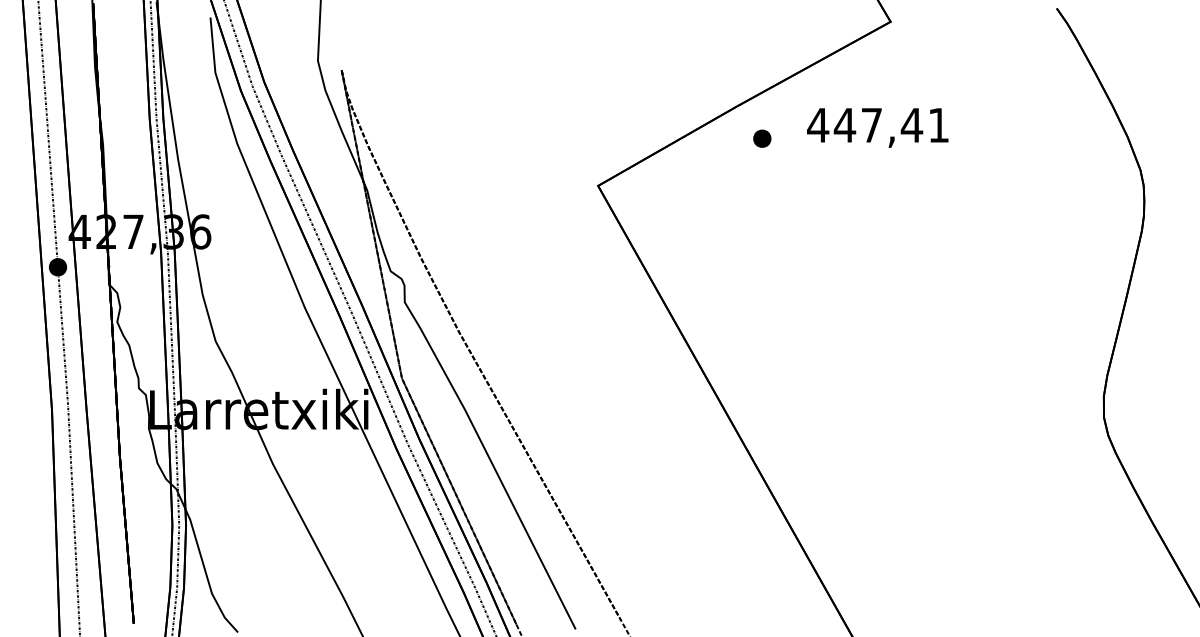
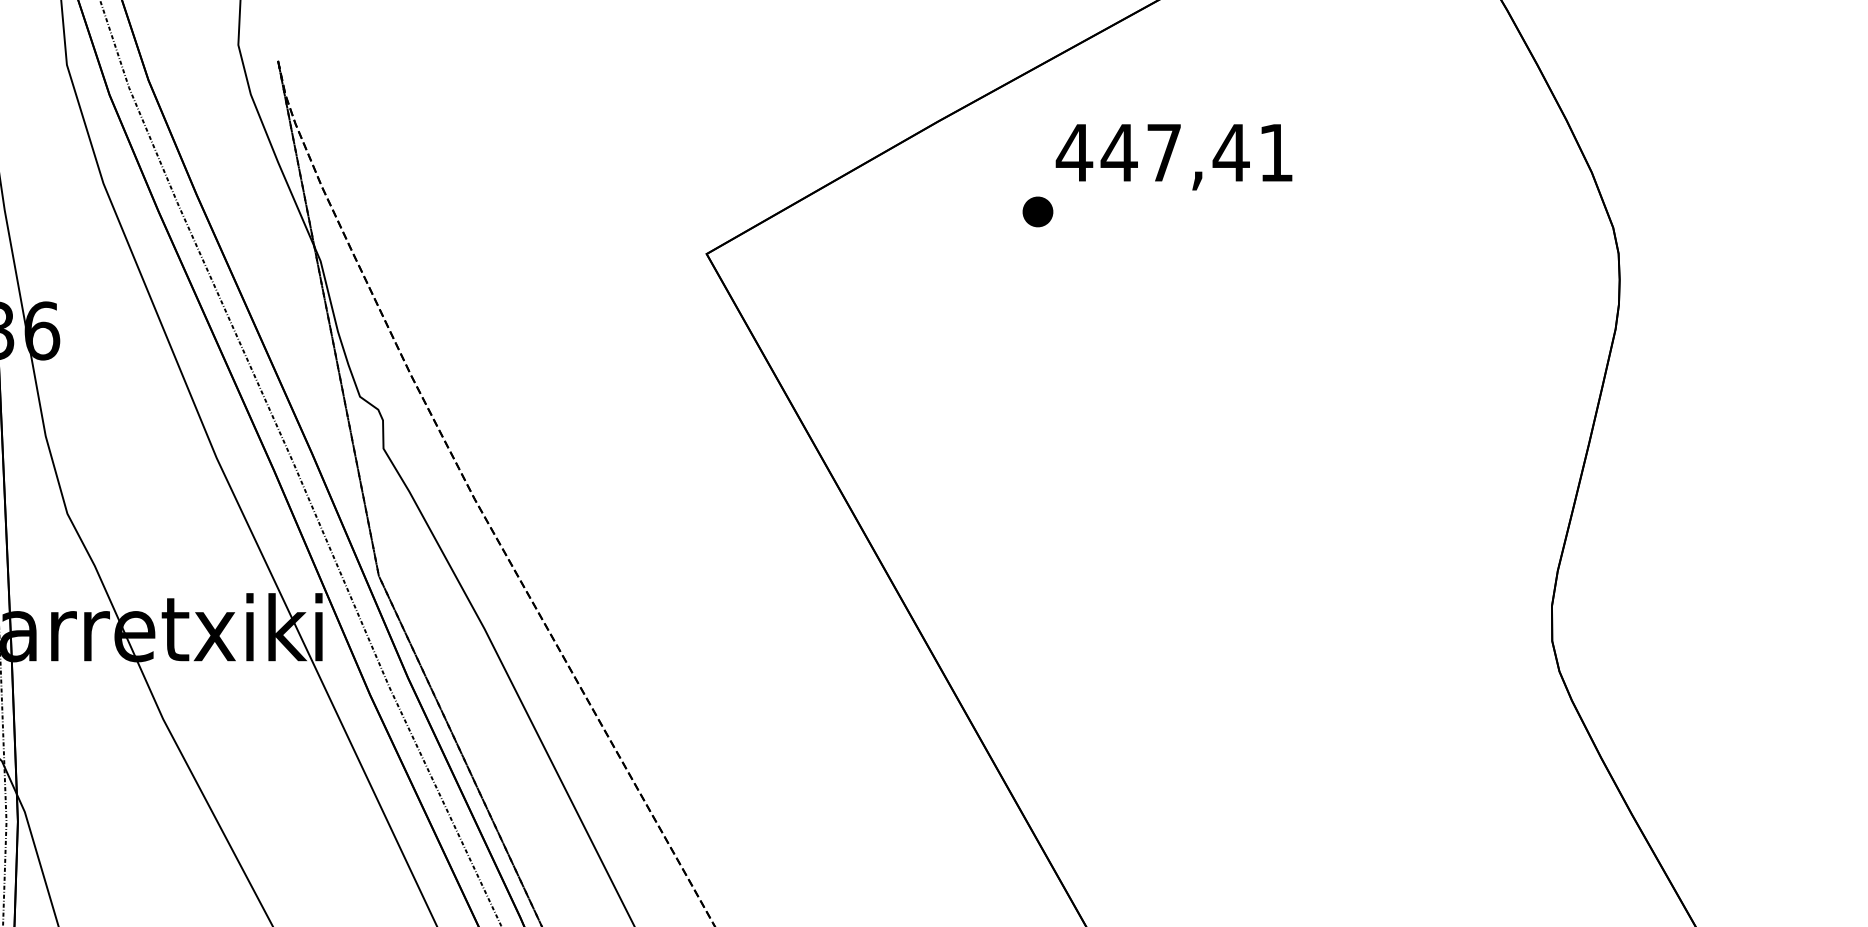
part: (762, 138) -> (1038, 211), moved

